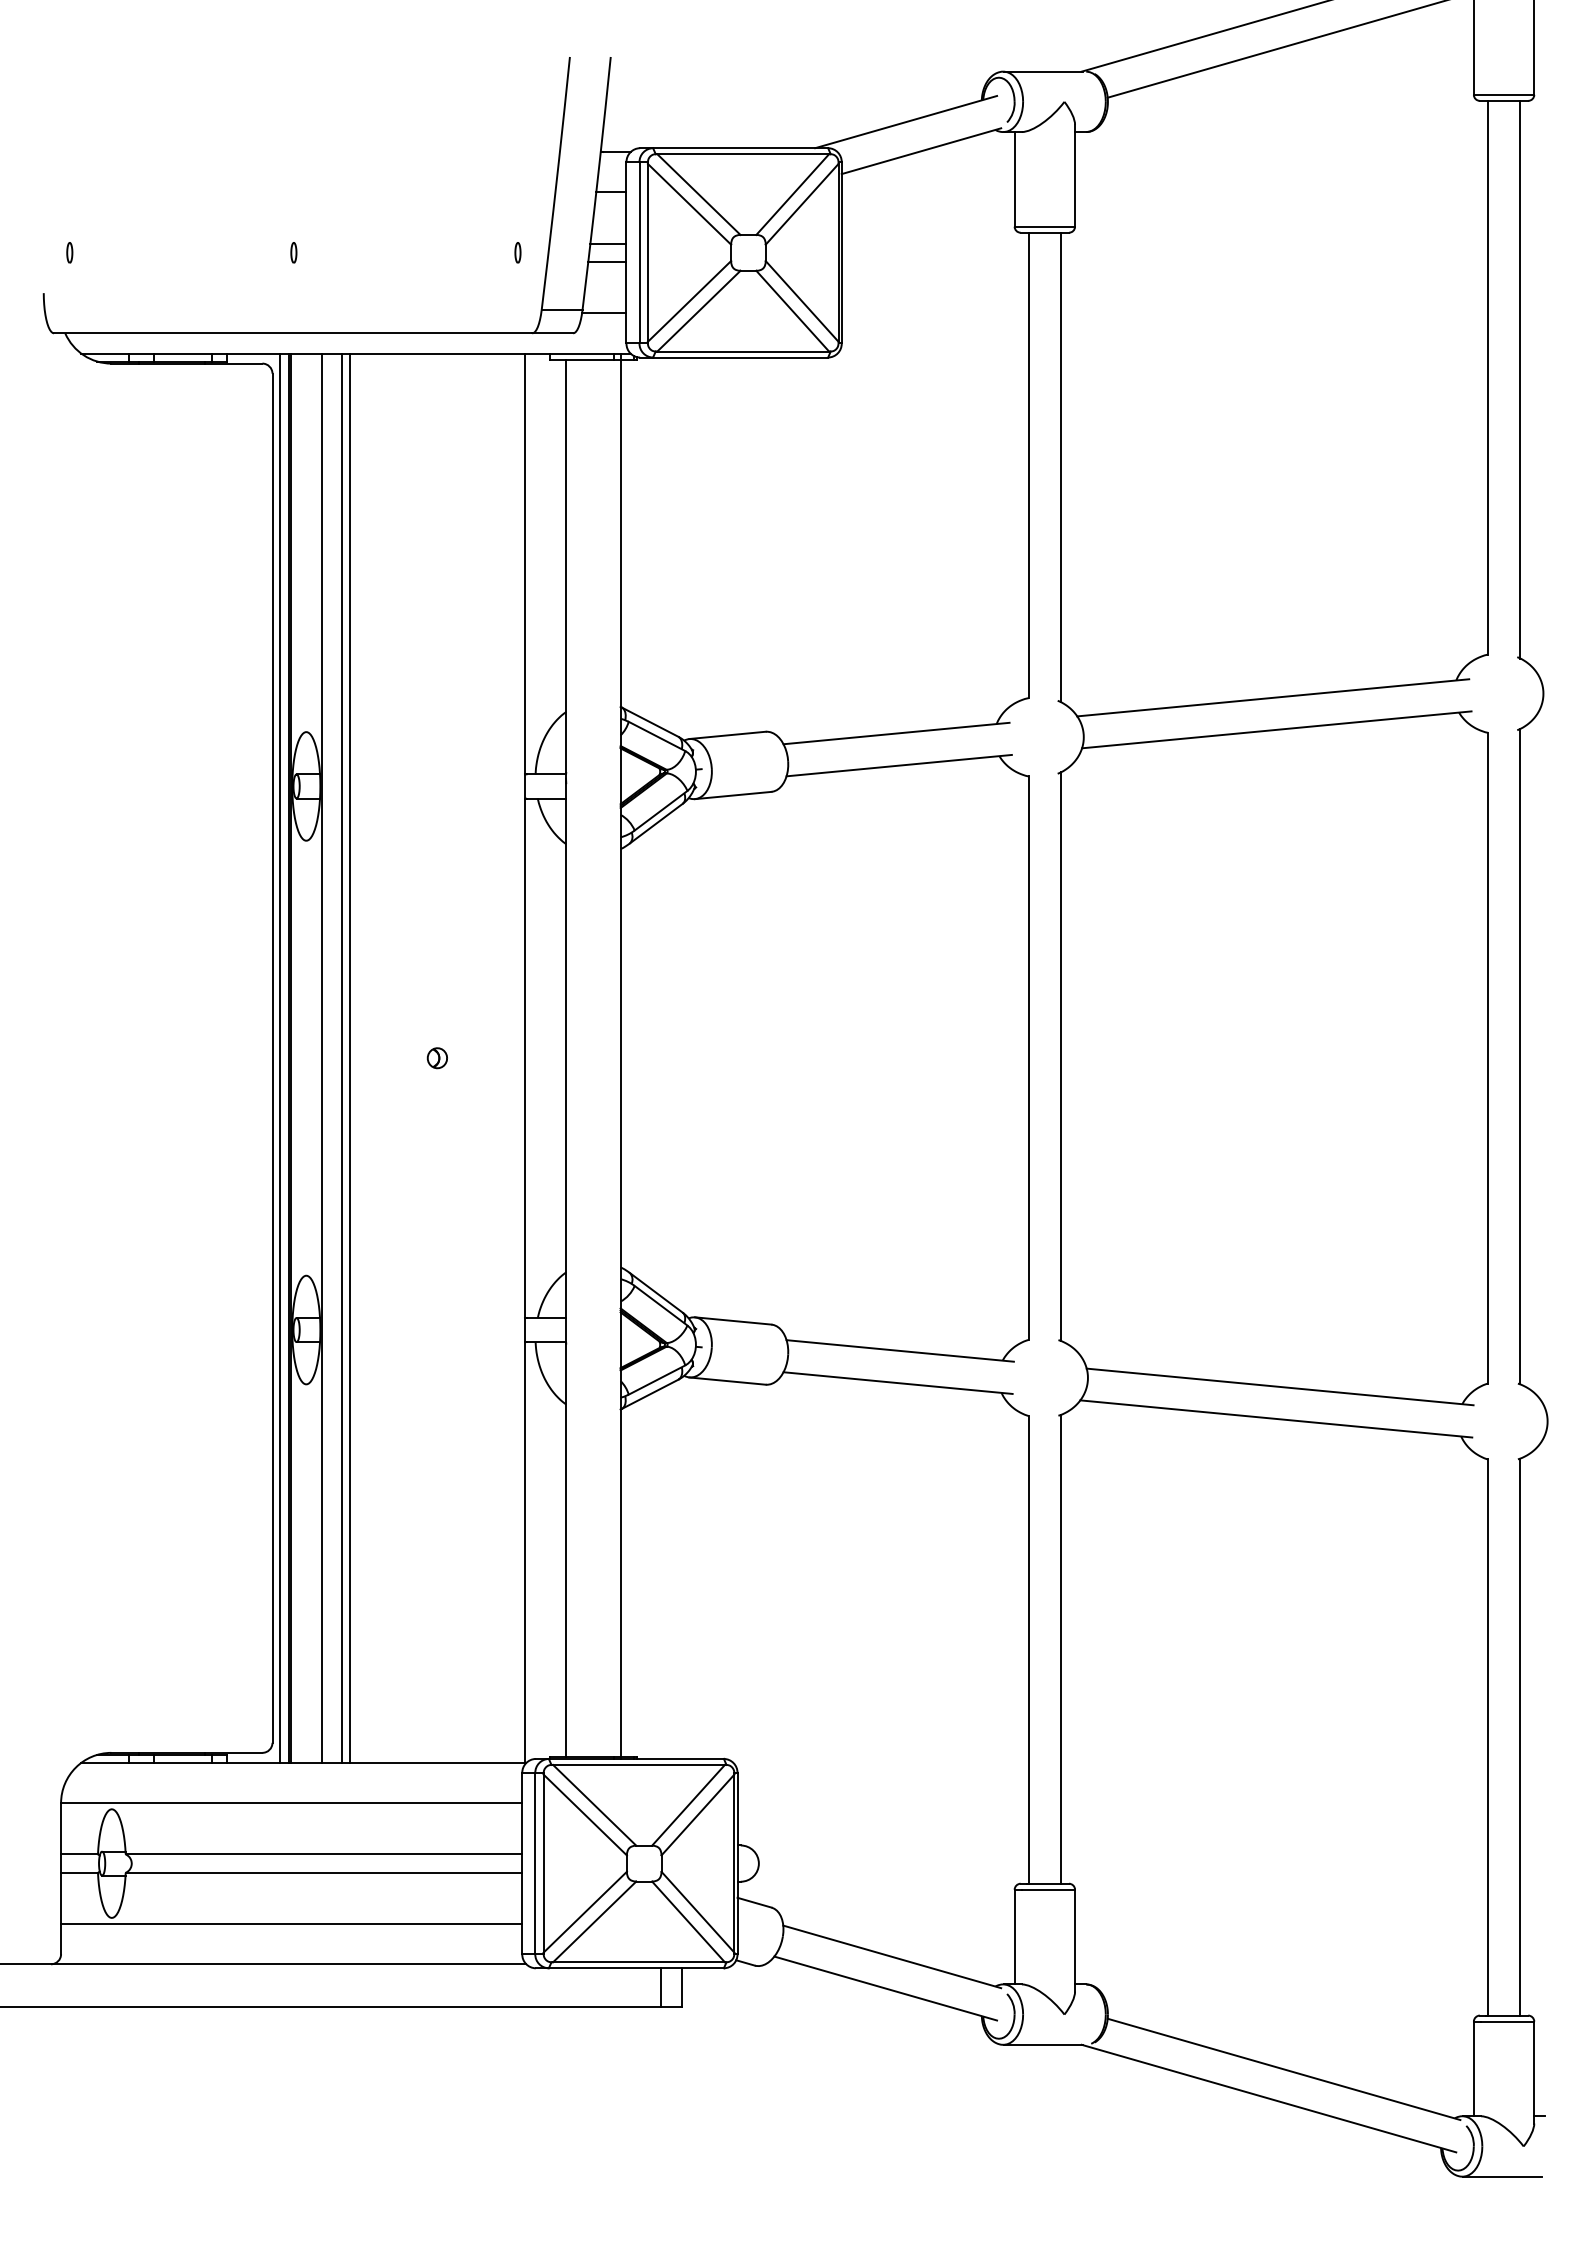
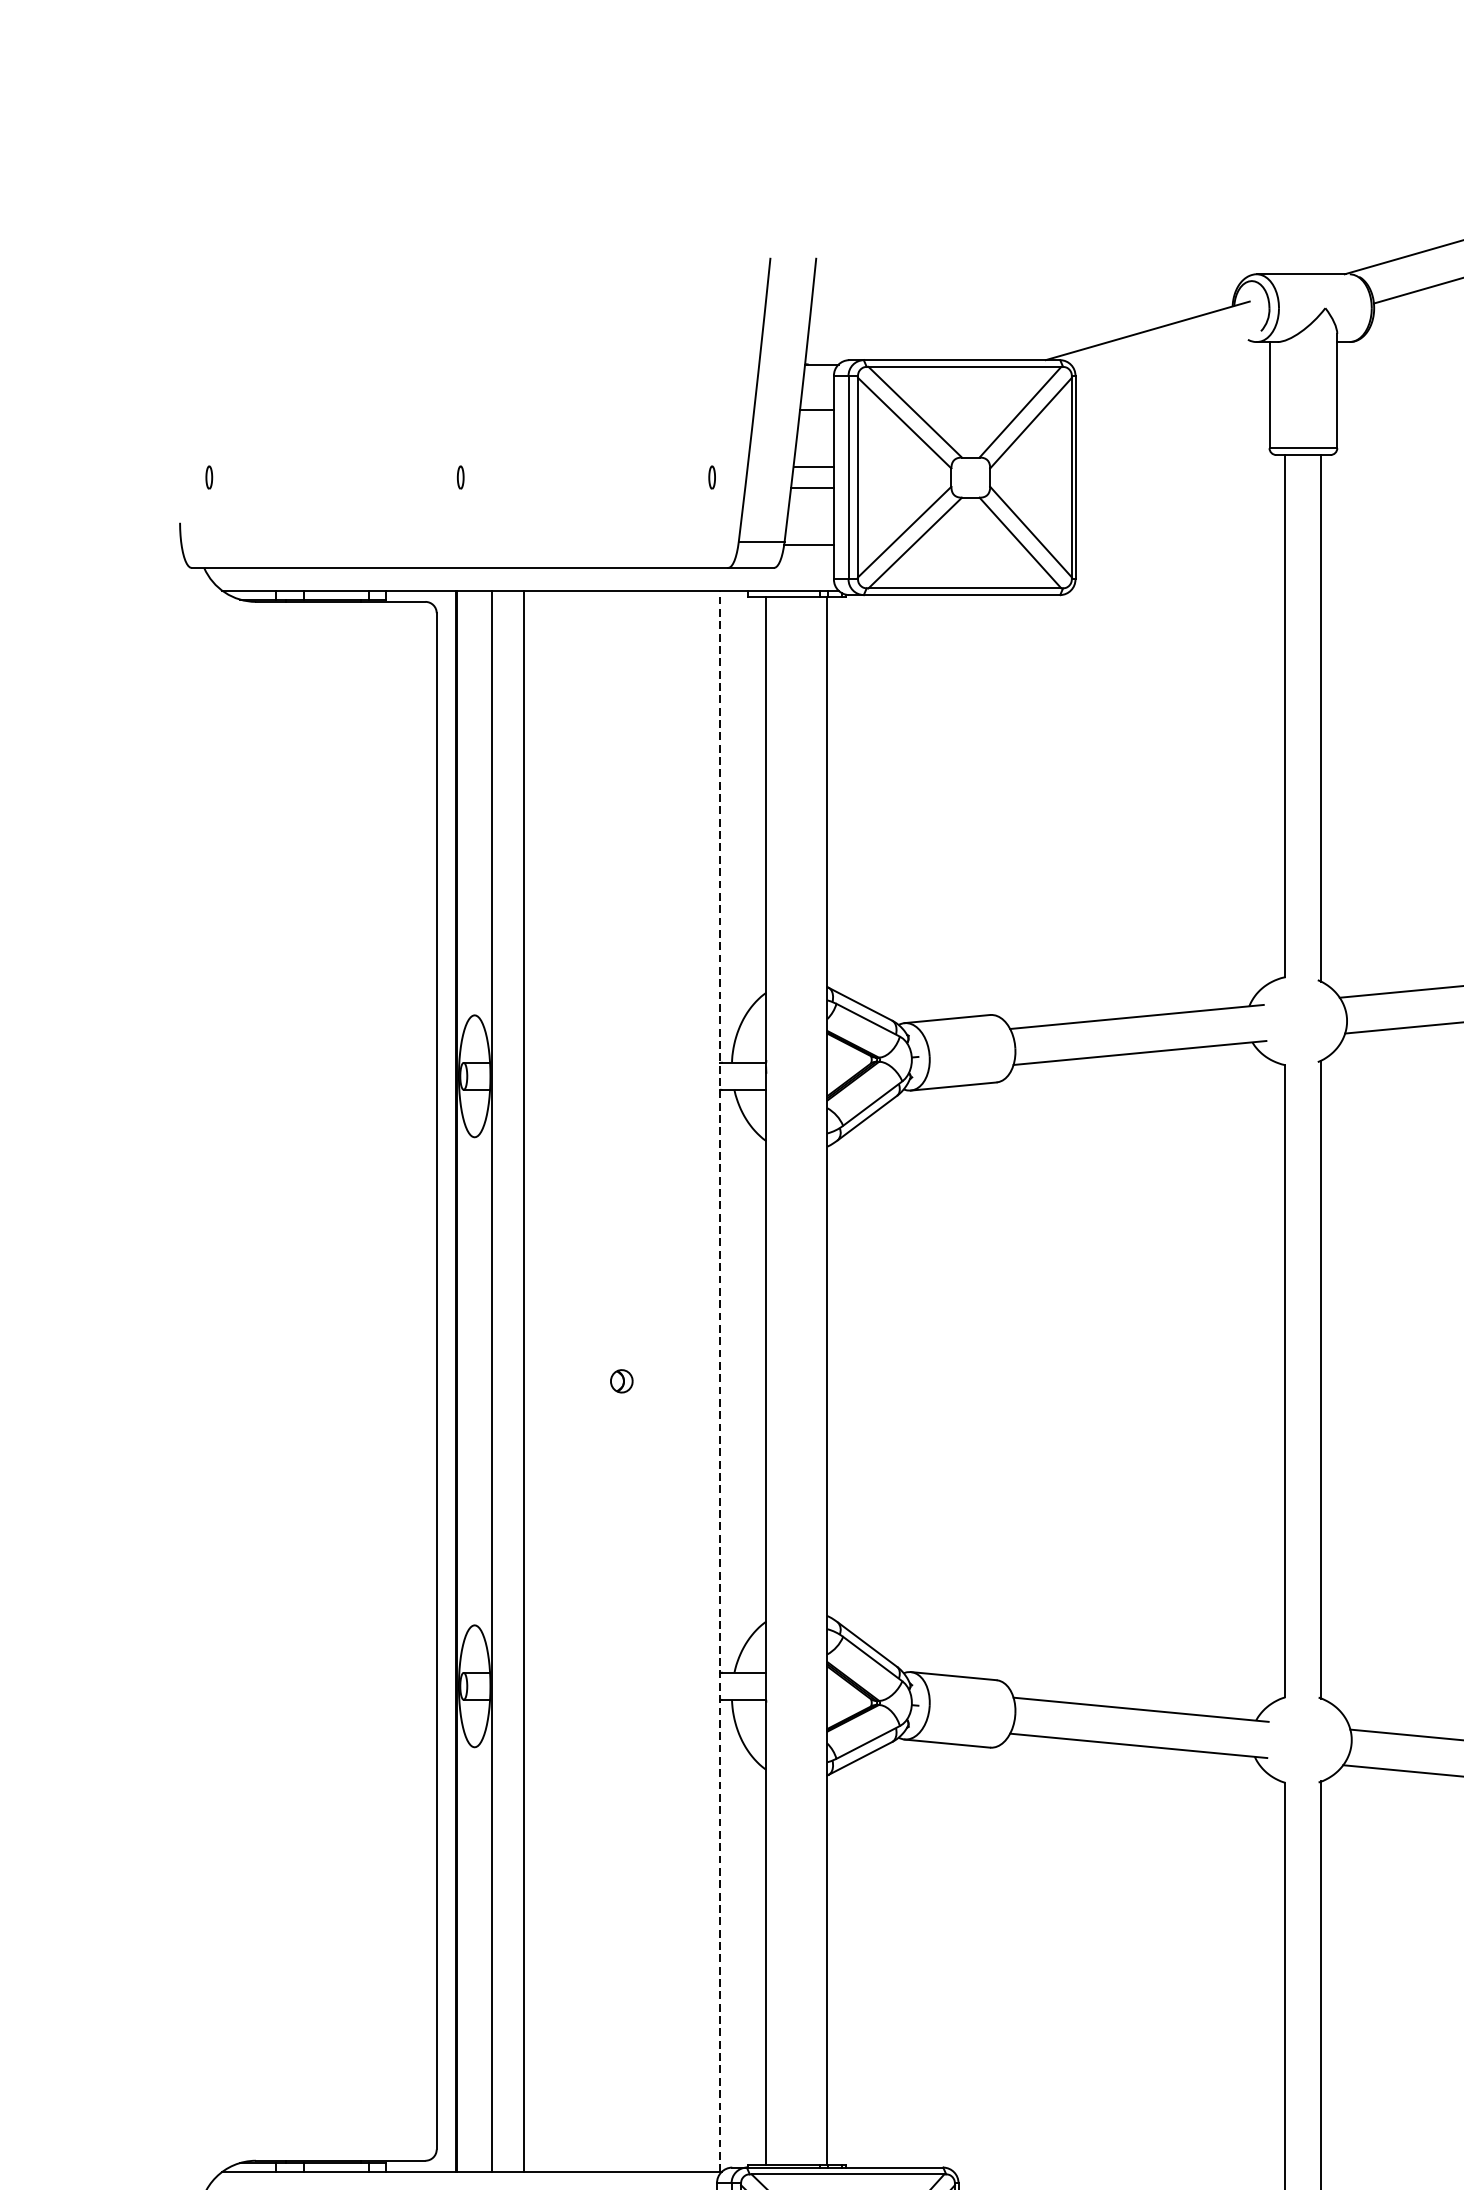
line: (921, 151) -> (1164, 363), removed
line: (280, 1057) -> (445, 1380), removed
line: (342, 1057) -> (515, 1380), removed
line: (524, 1058) -> (719, 1381), solid -> dashed

